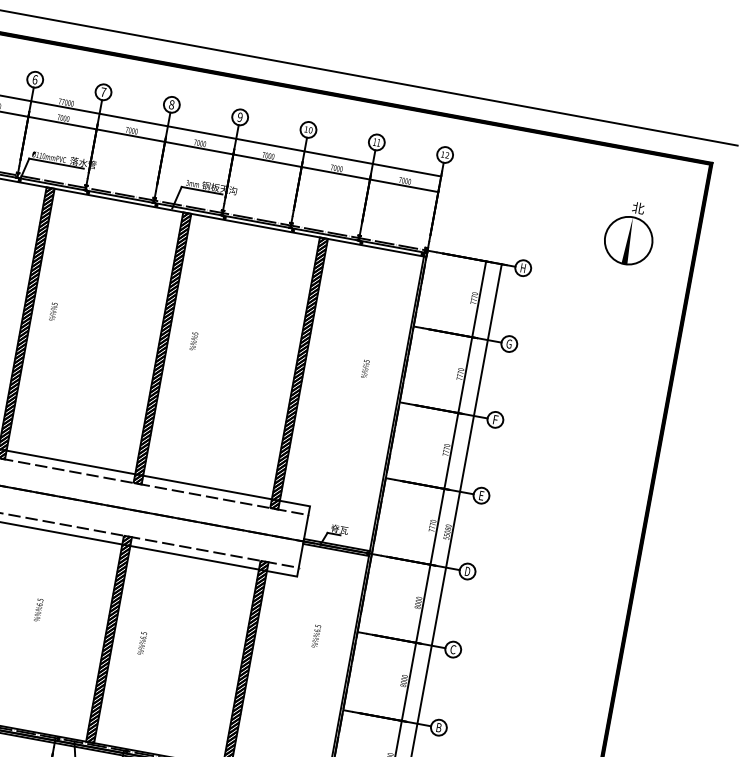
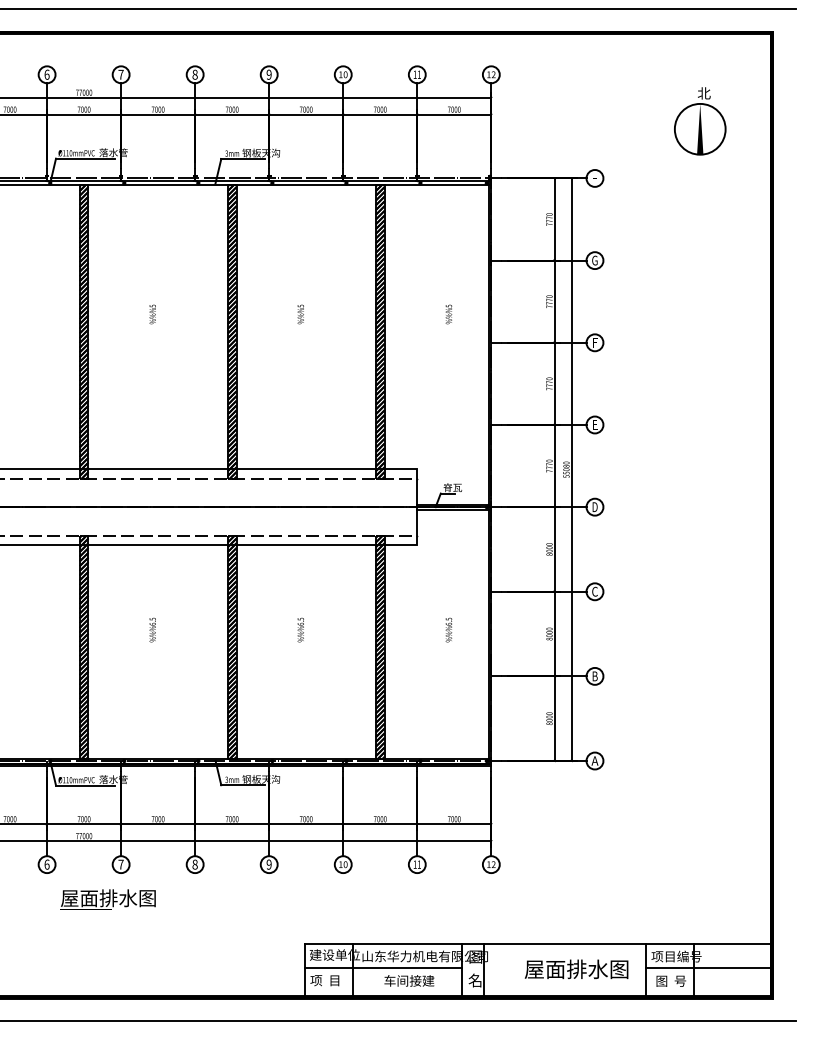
text: (53, 311) -> (152, 314), moved
text: (193, 341) -> (300, 314), moved
text: (316, 635) -> (448, 629), moved
text: (142, 642) -> (300, 629), moved

